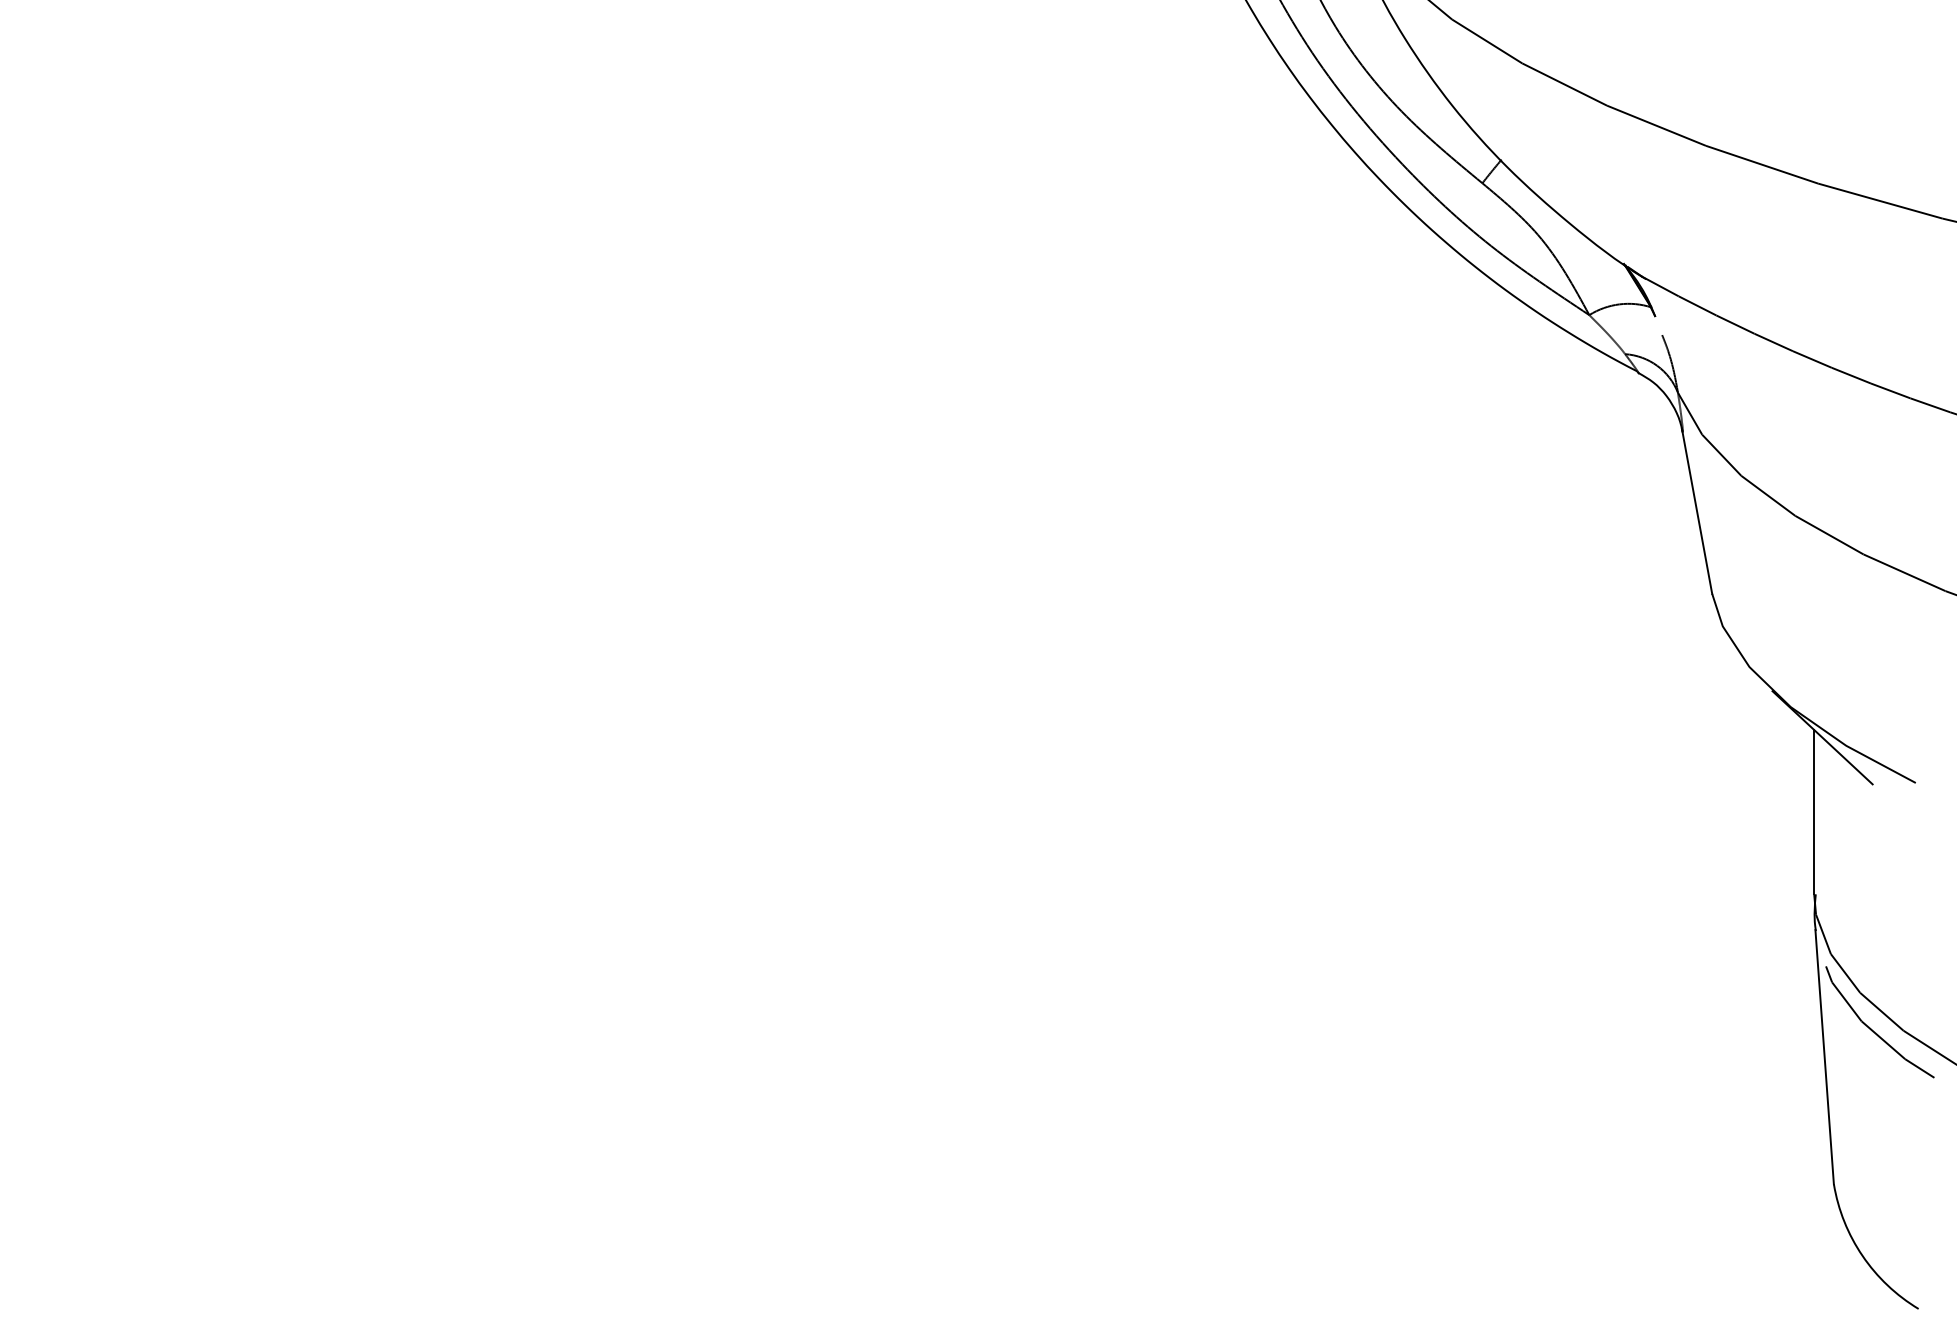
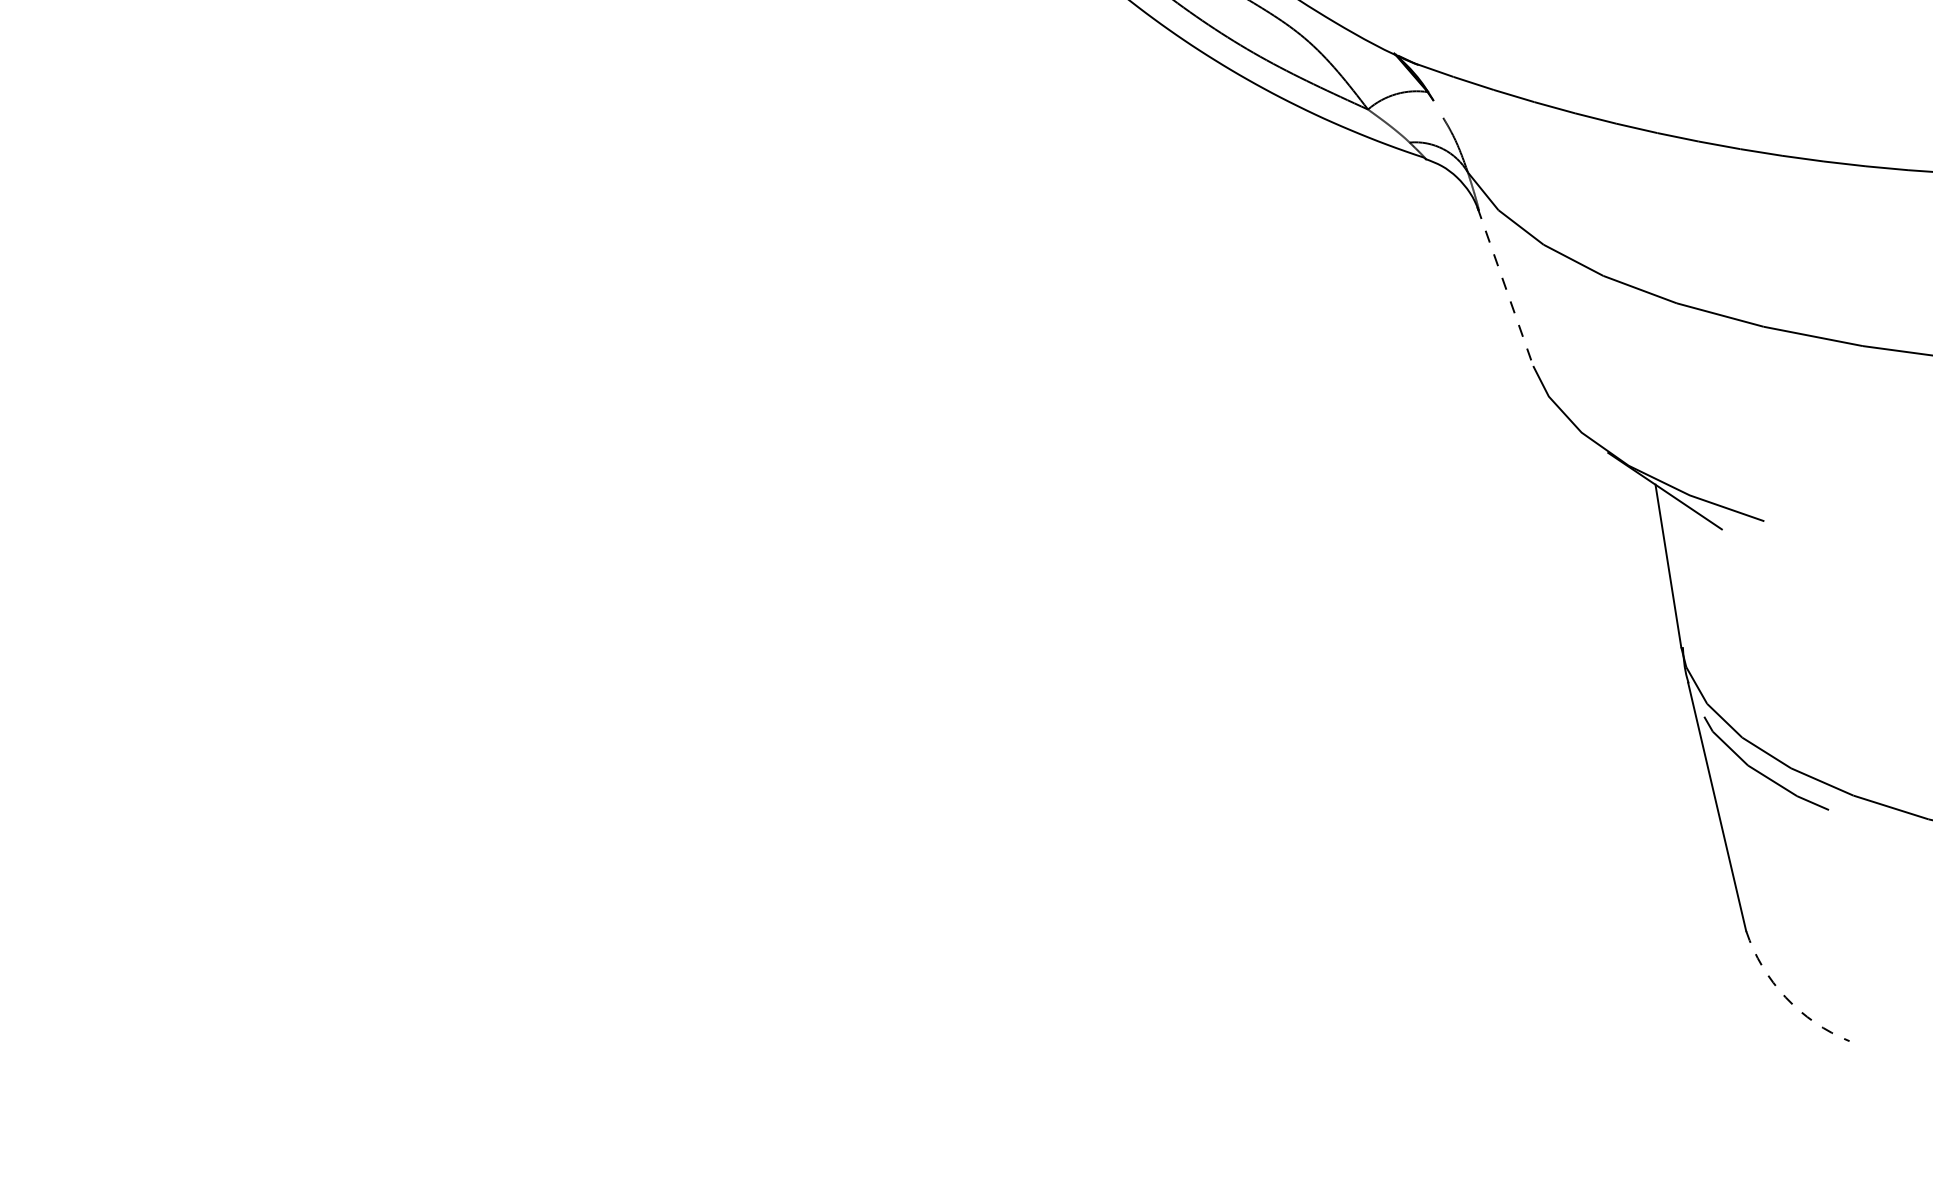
line: (1697, 511) -> (1505, 286), solid -> dashed
arc: (1862, 1255) -> (1785, 997), solid -> dashed

